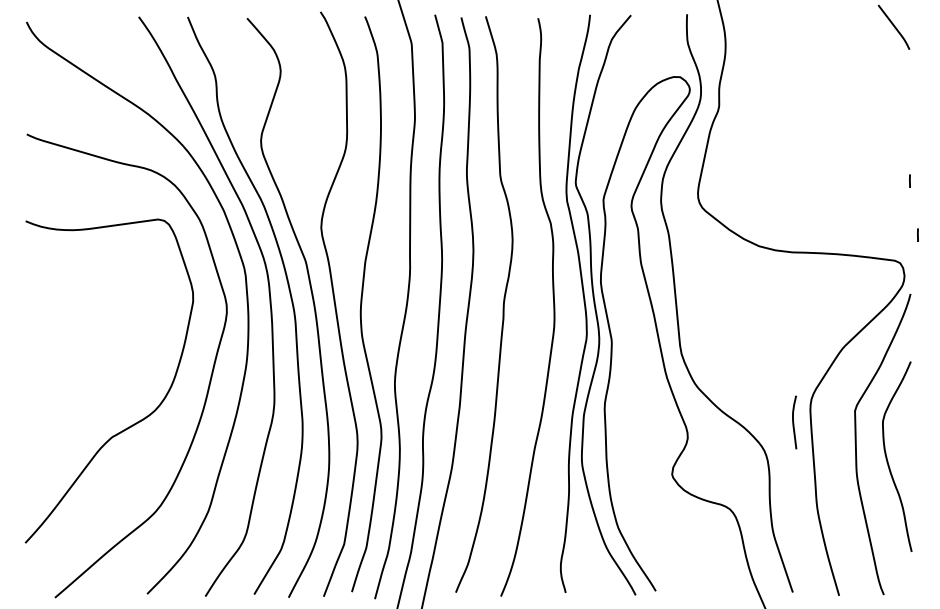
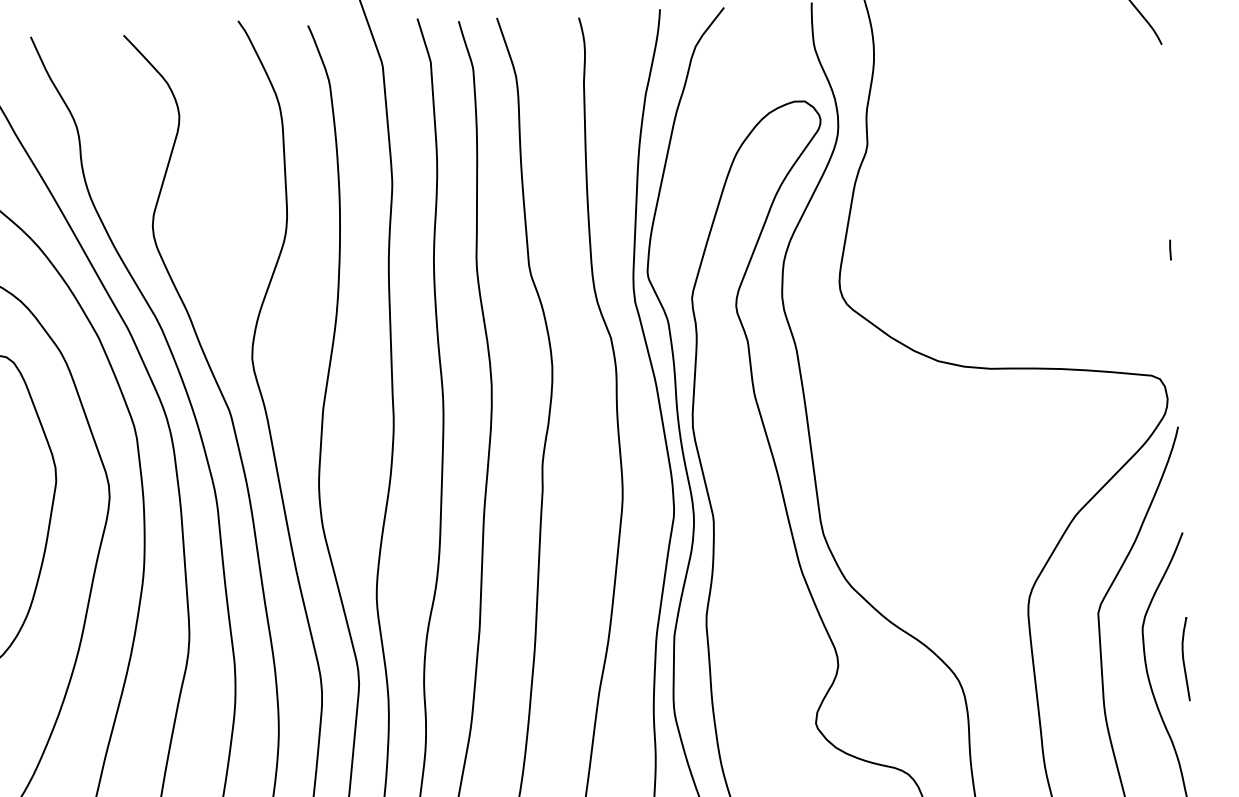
line: (917, 234) -> (1185, 333), removed
curve: (794, 422) -> (1185, 659), moved

